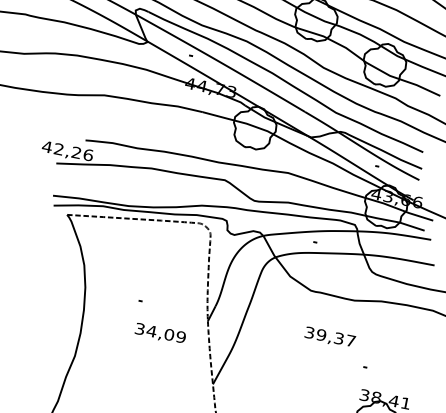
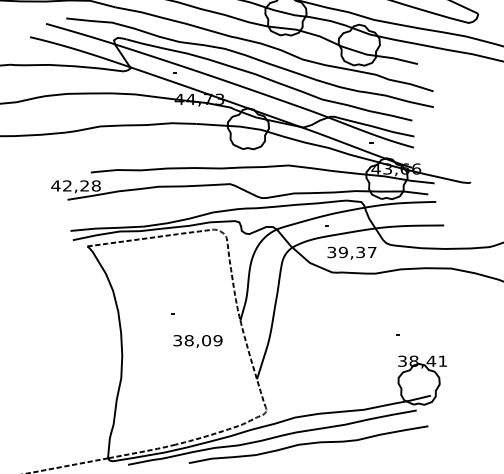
text: (87, 154) -> (95, 185), 42,26 -> 42,28
text: (151, 331) -> (188, 340), 34,09 -> 38,09
text: (329, 336) -> (351, 252), moved

